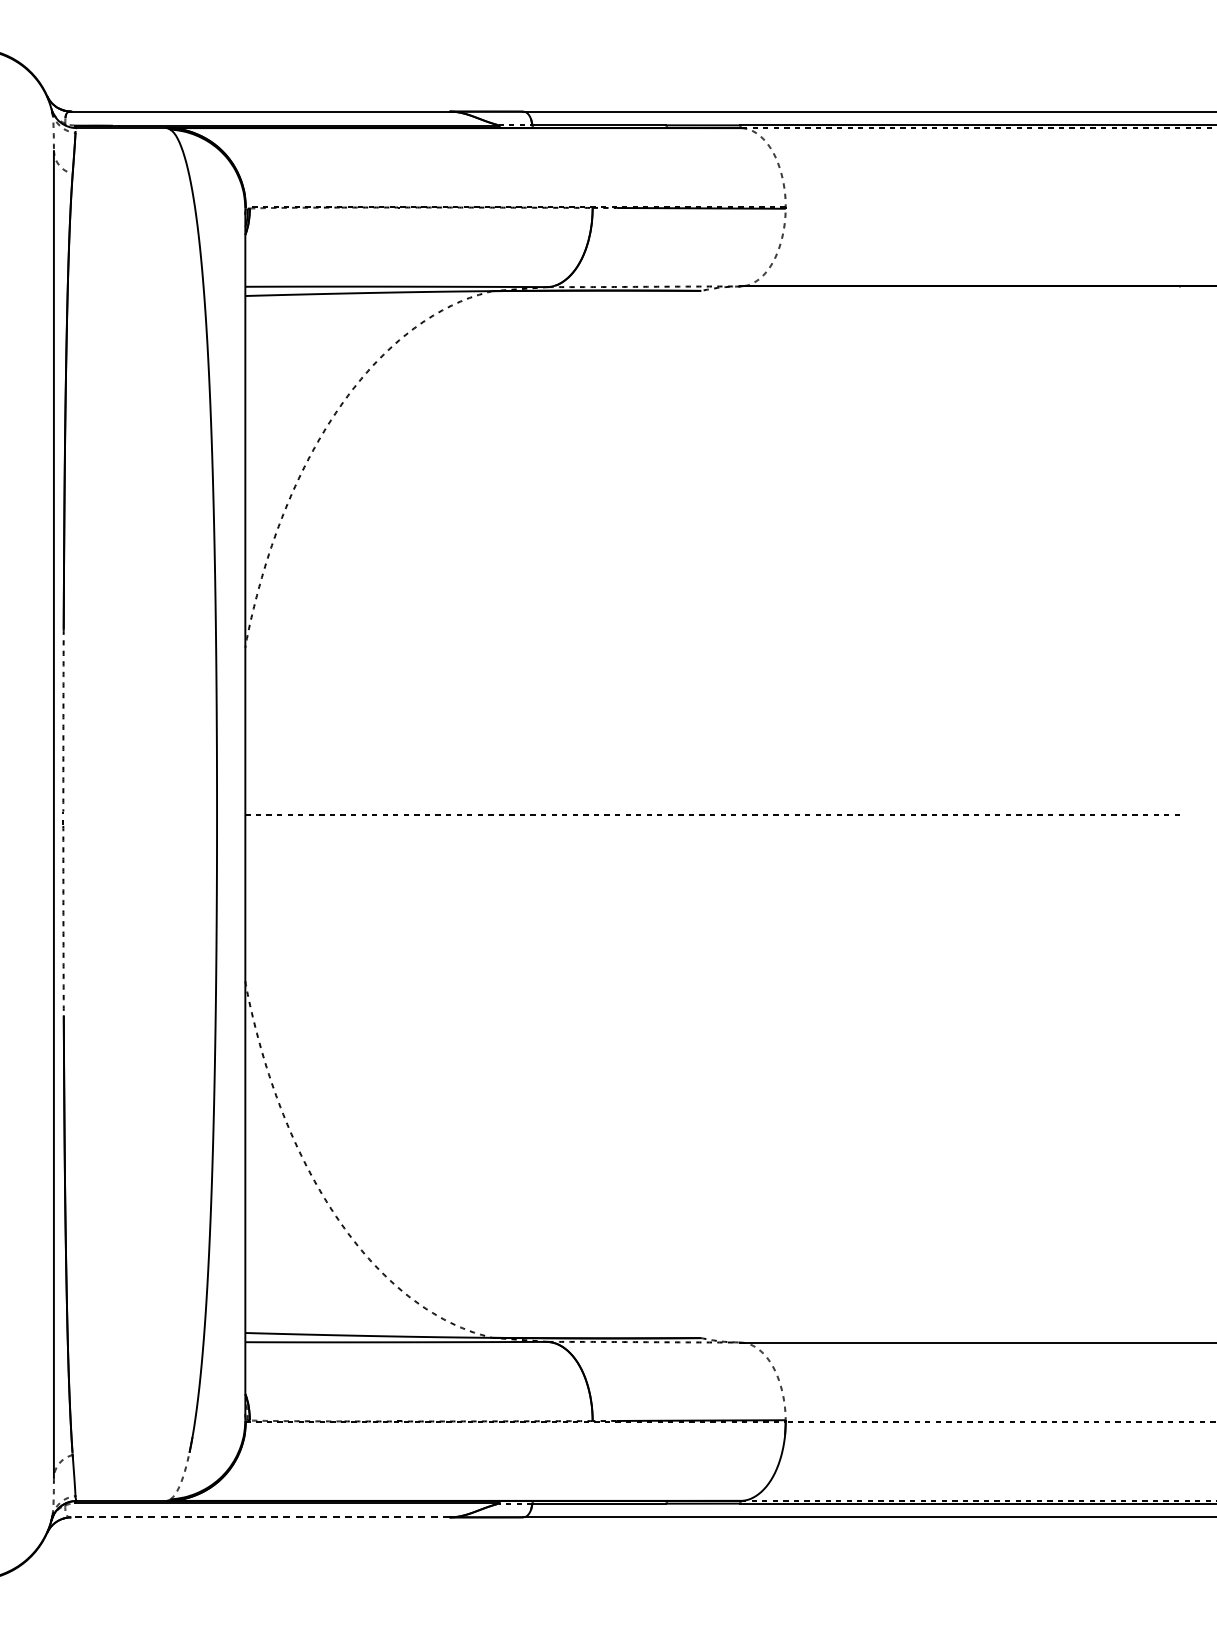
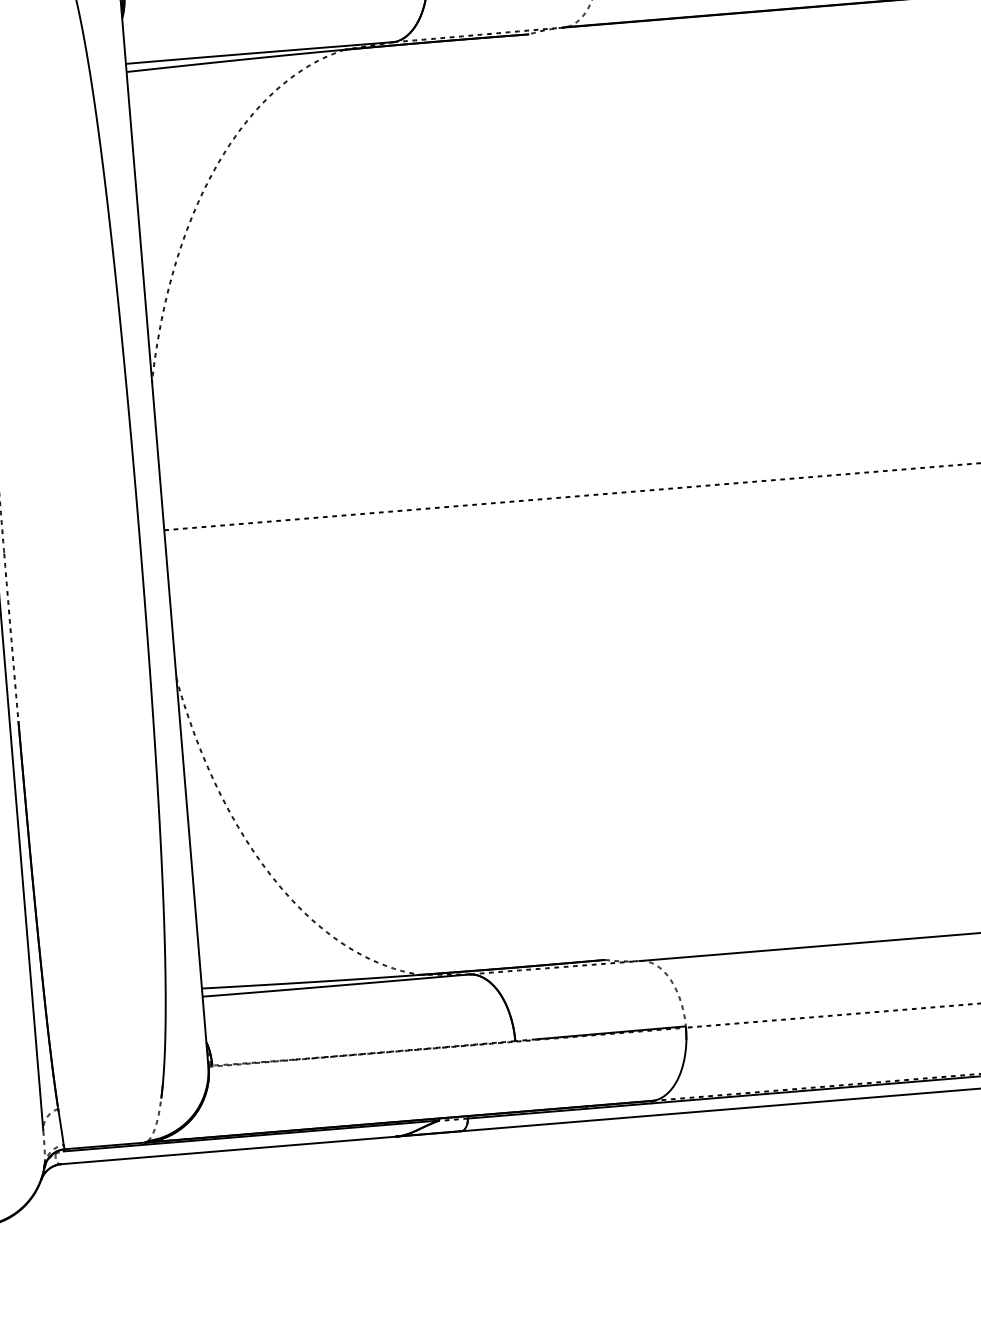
line: (260, 1517) -> (228, 1150), dashed -> solid

